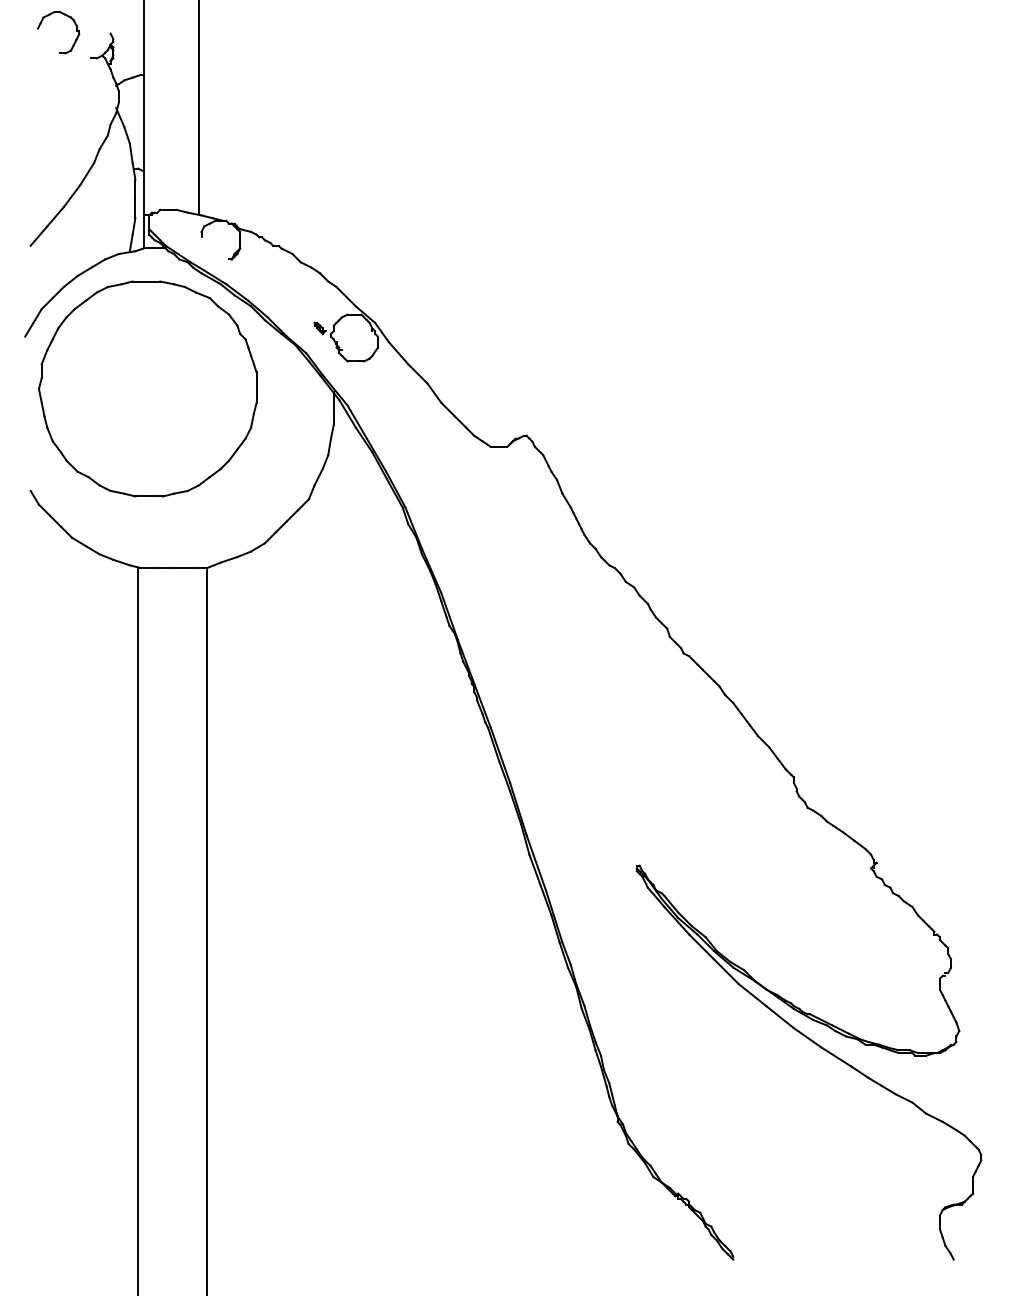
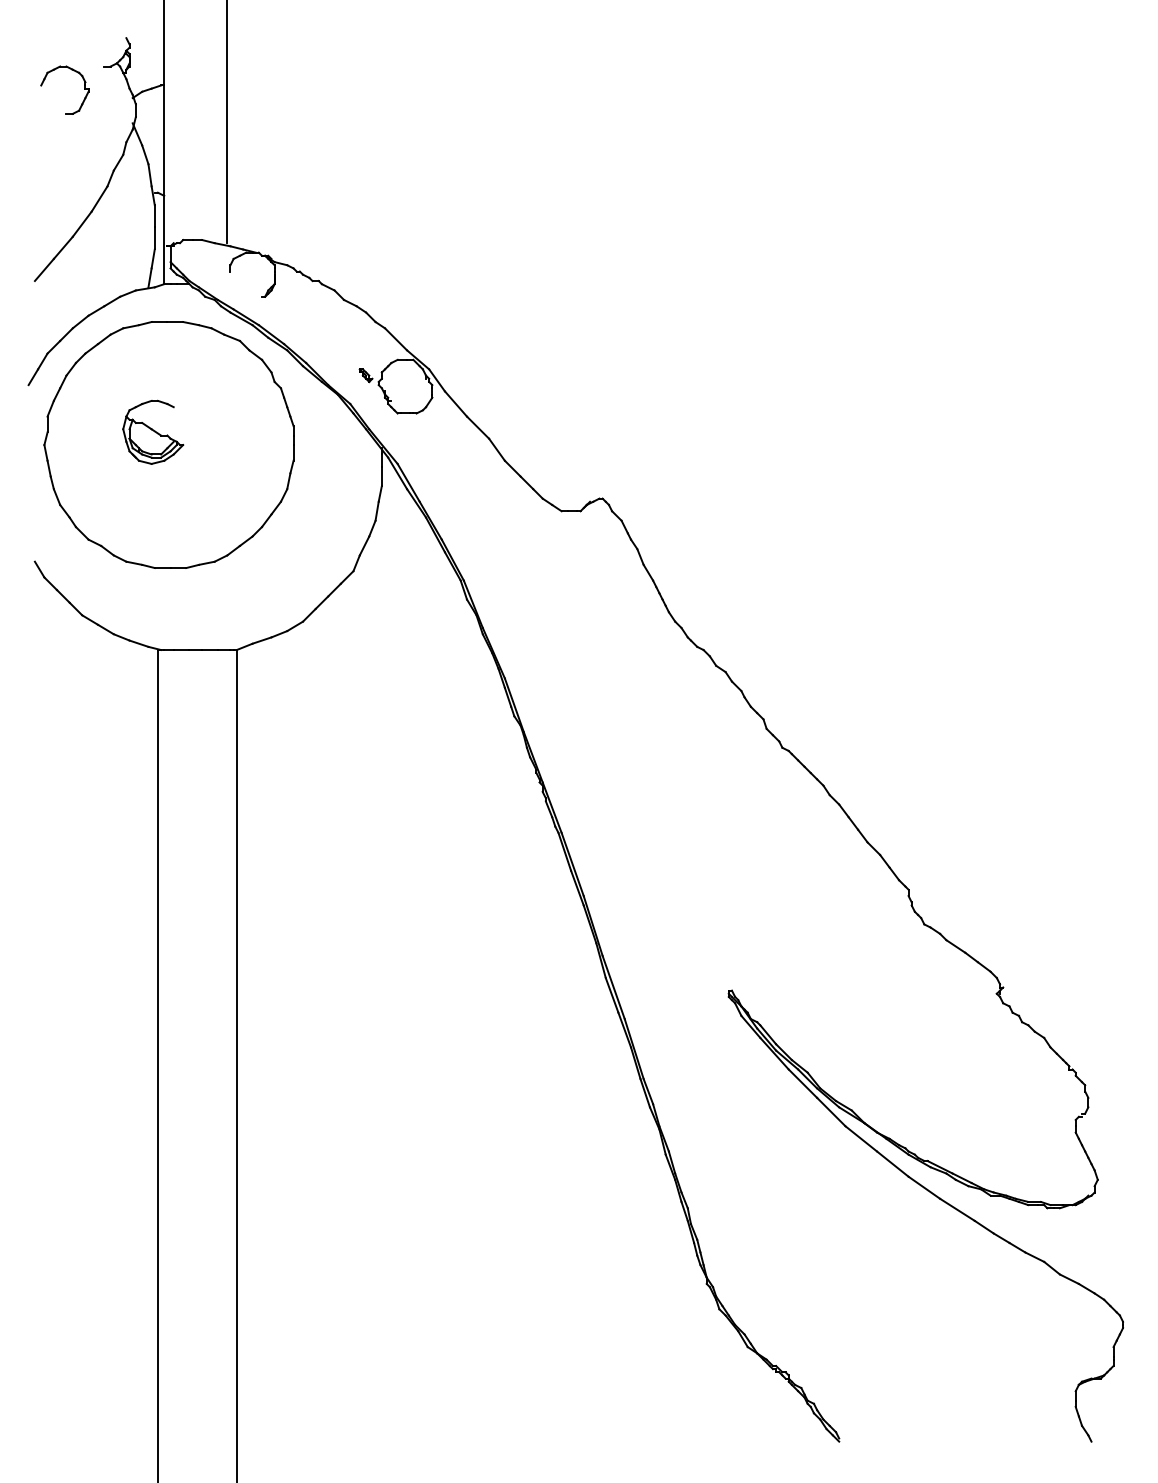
part: (75, 32) -> (84, 89), moved
part: (134, 377) -> (153, 431), added

